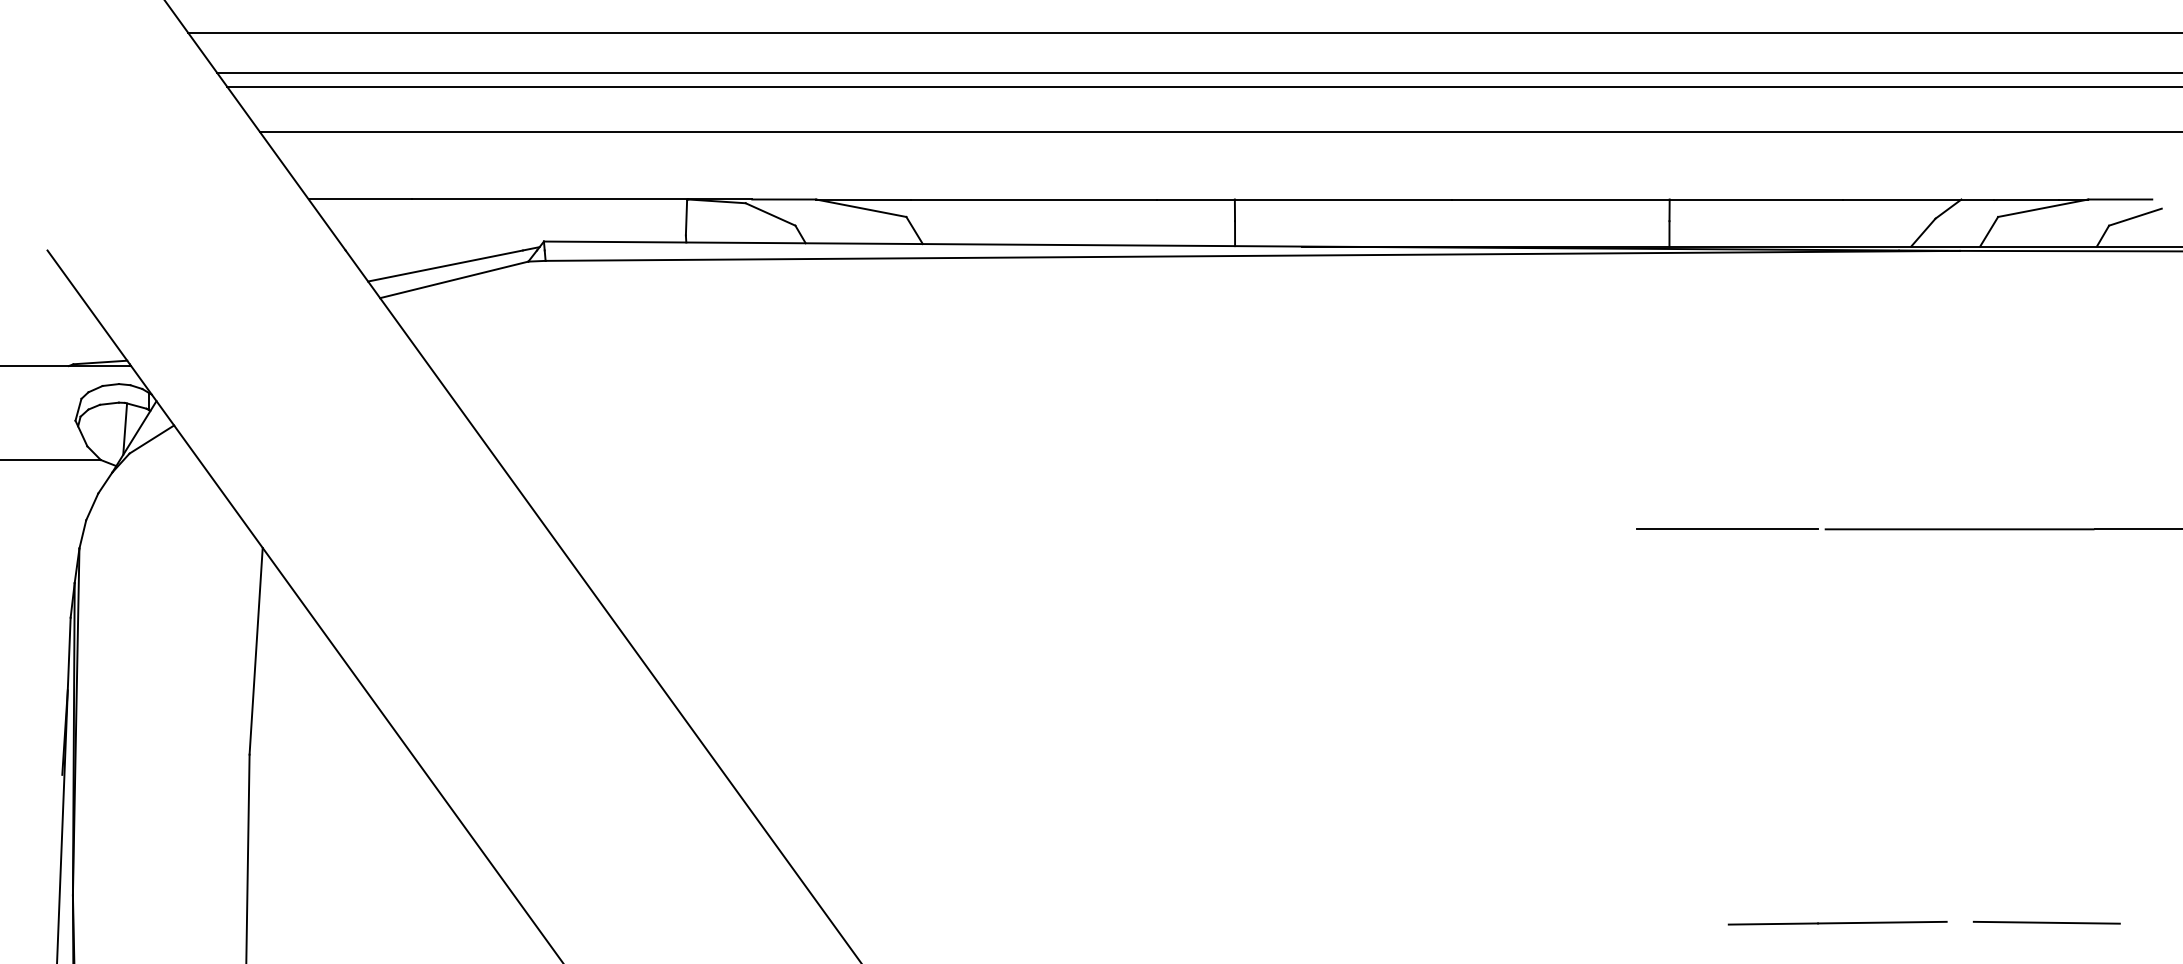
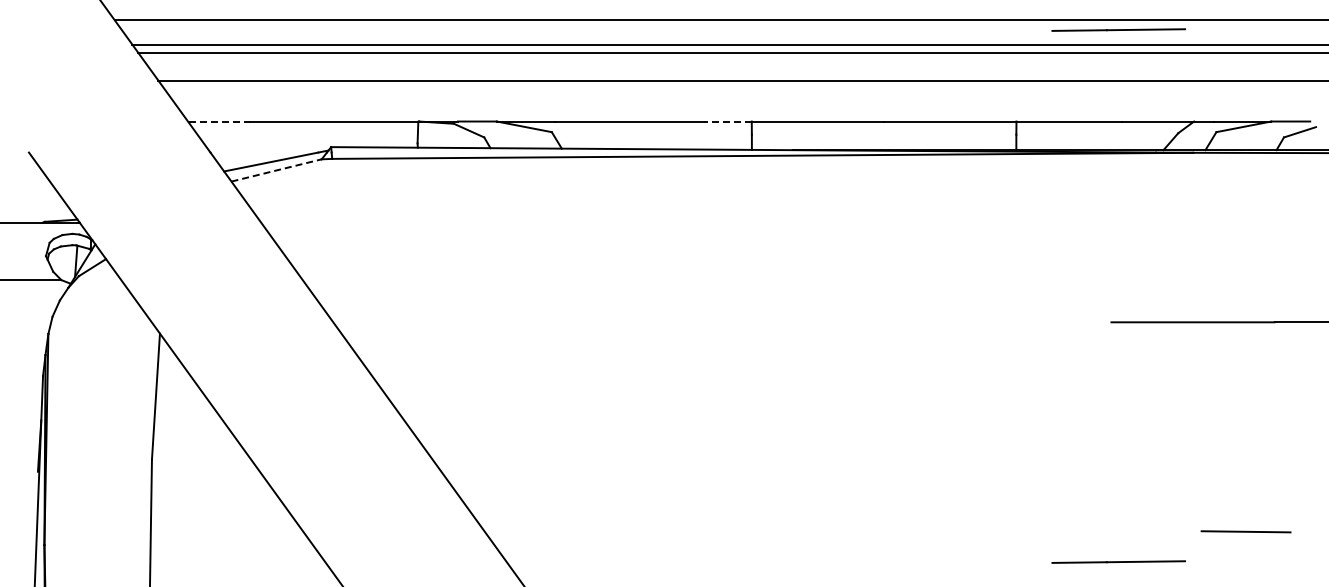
line: (1837, 48) -> (1118, 29), added
line: (360, 199) -> (219, 121), solid -> dashed
line: (1196, 199) -> (728, 121), solid -> dashed
line: (455, 279) -> (277, 170), solid -> dashed
line: (1727, 529) -> (1051, 322), removed
line: (2045, 922) -> (1245, 531), moved

